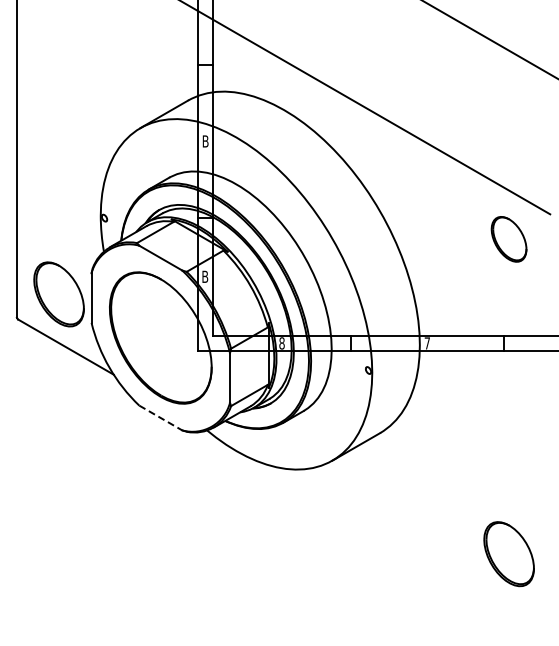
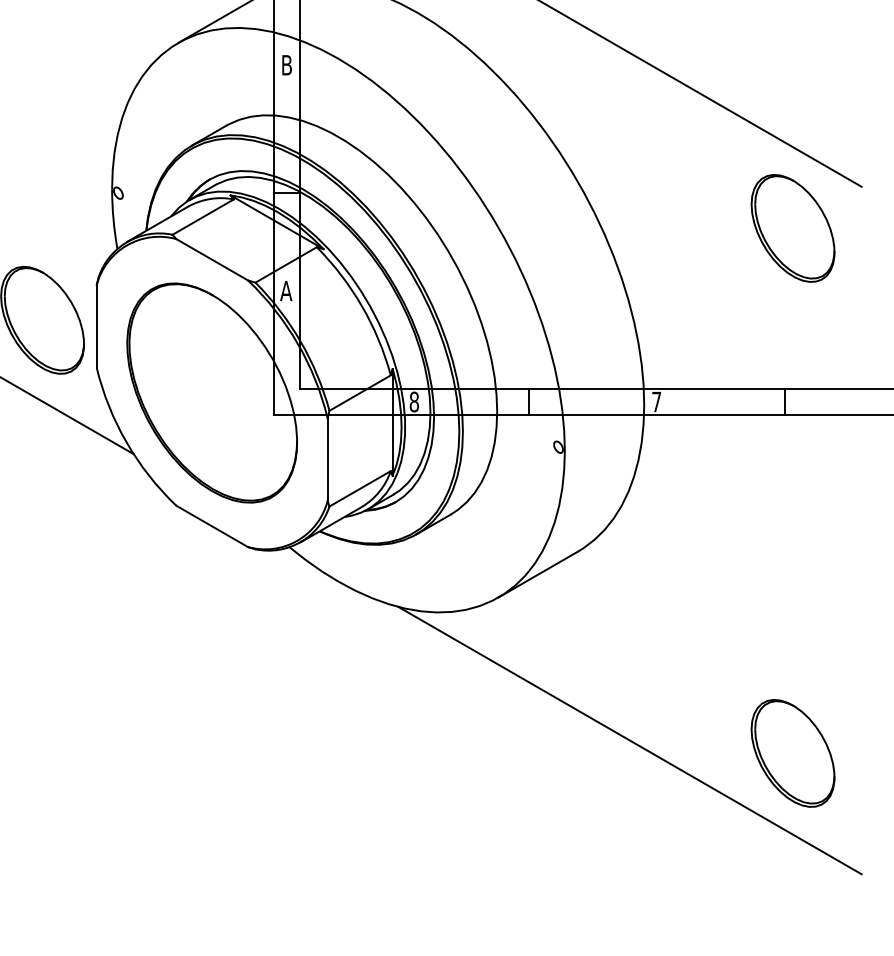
part: (508, 239) -> (792, 228), size x1.43
text: (204, 276) -> (285, 290), B -> A
line: (160, 418) -> (211, 527), dashed -> solid
line: (411, 546) -> (630, 740), added

